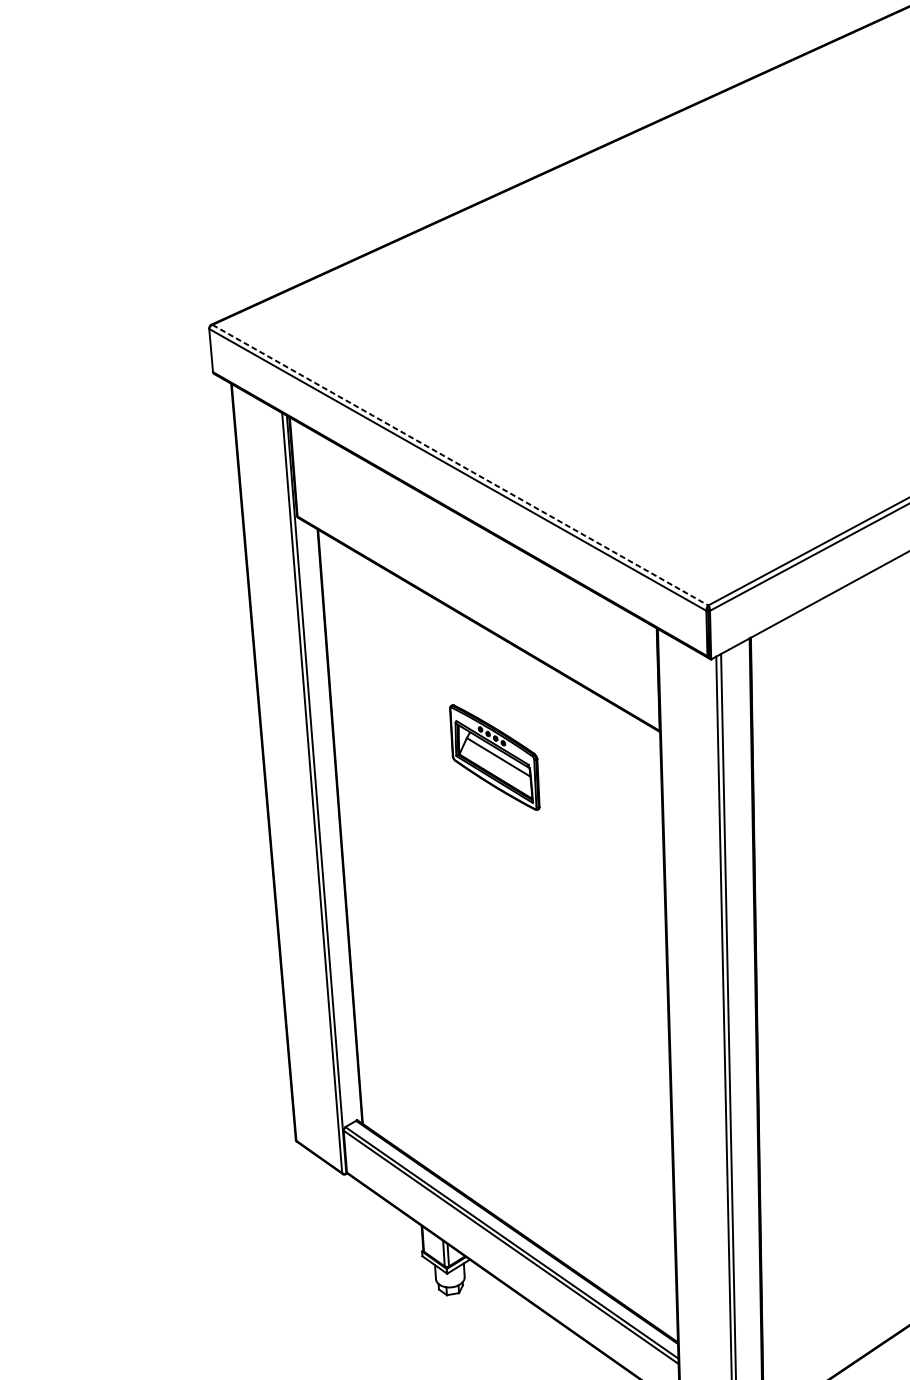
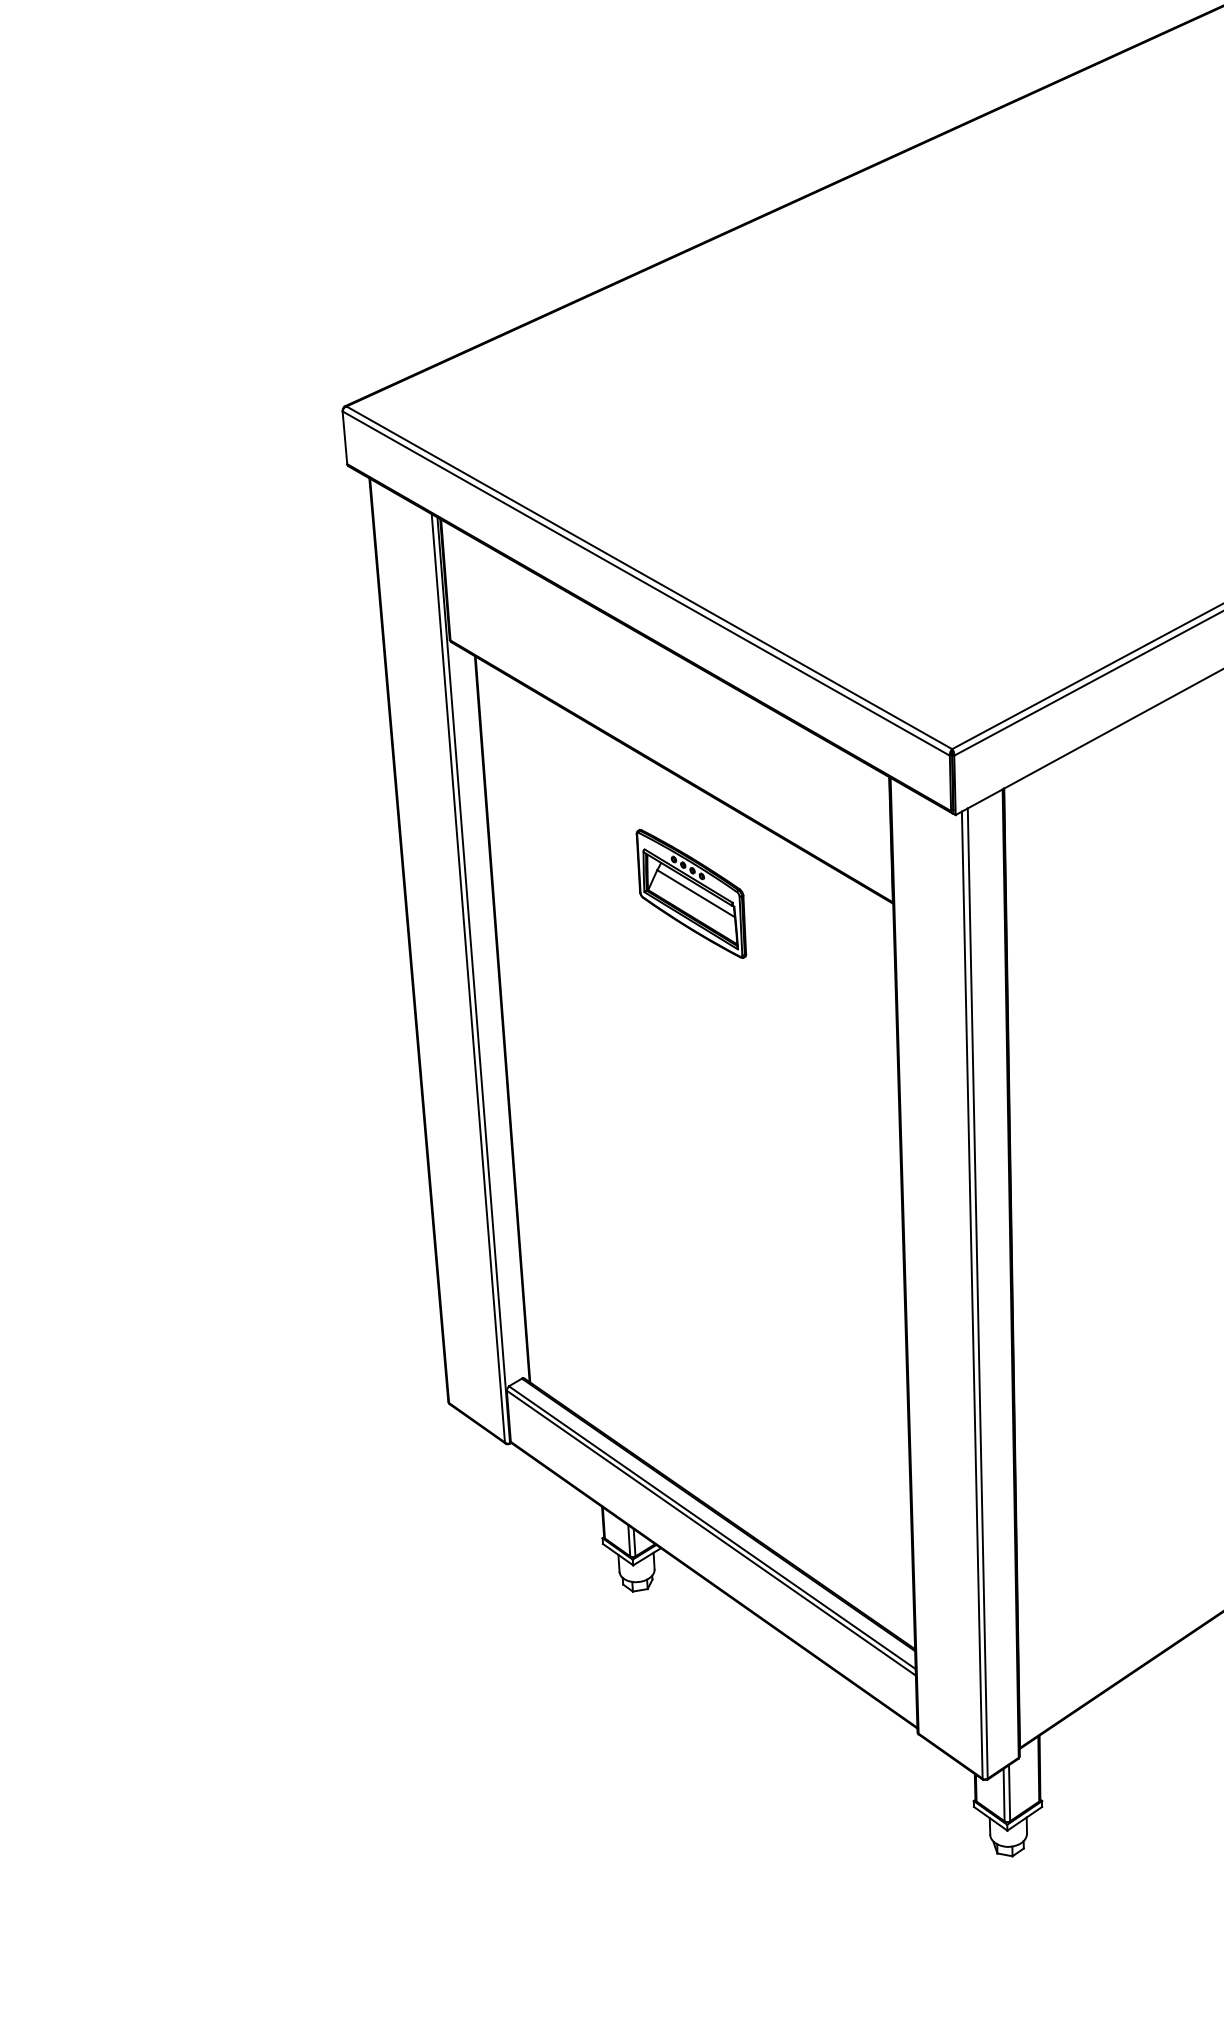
line: (460, 464) -> (649, 577), dashed -> solid
part: (494, 757) -> (691, 893), moved

